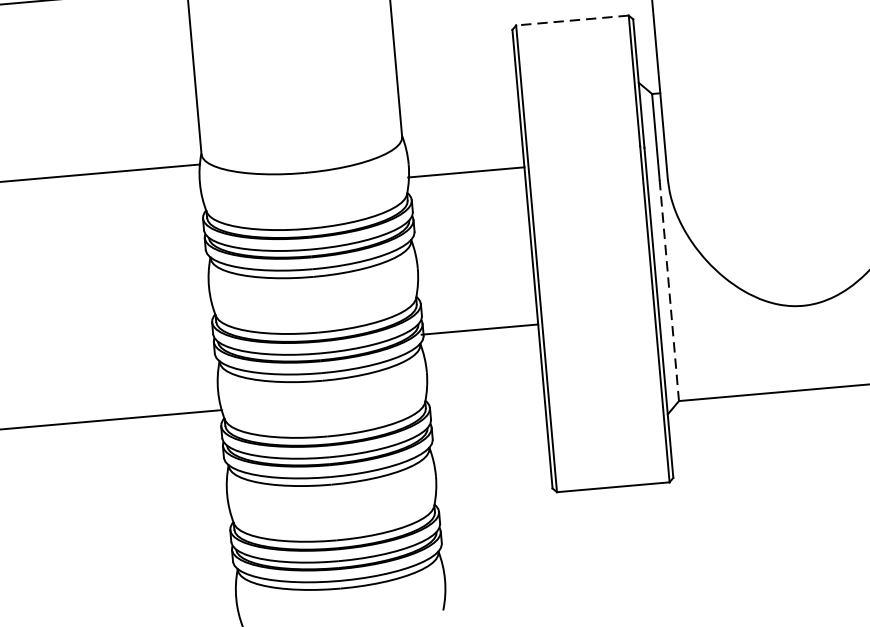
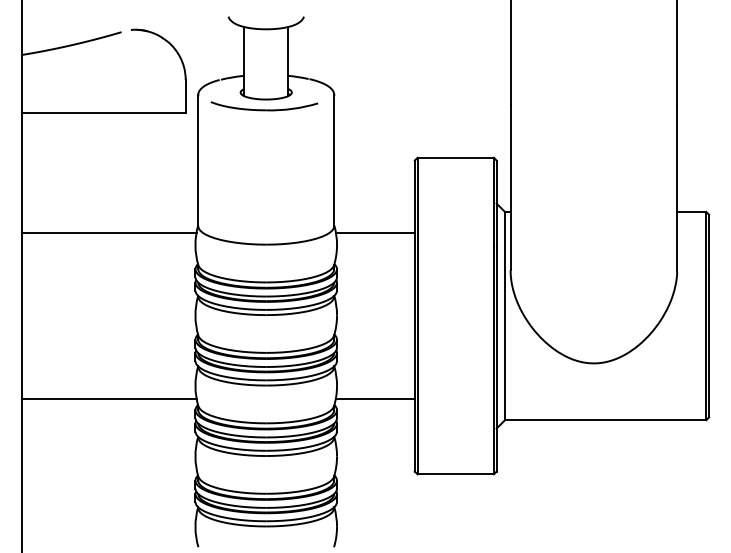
line: (572, 20) -> (455, 157), dashed -> solid
line: (465, 172) -> (374, 232), moved
line: (670, 290) -> (505, 345), dashed -> solid
line: (478, 329) -> (374, 399), moved

